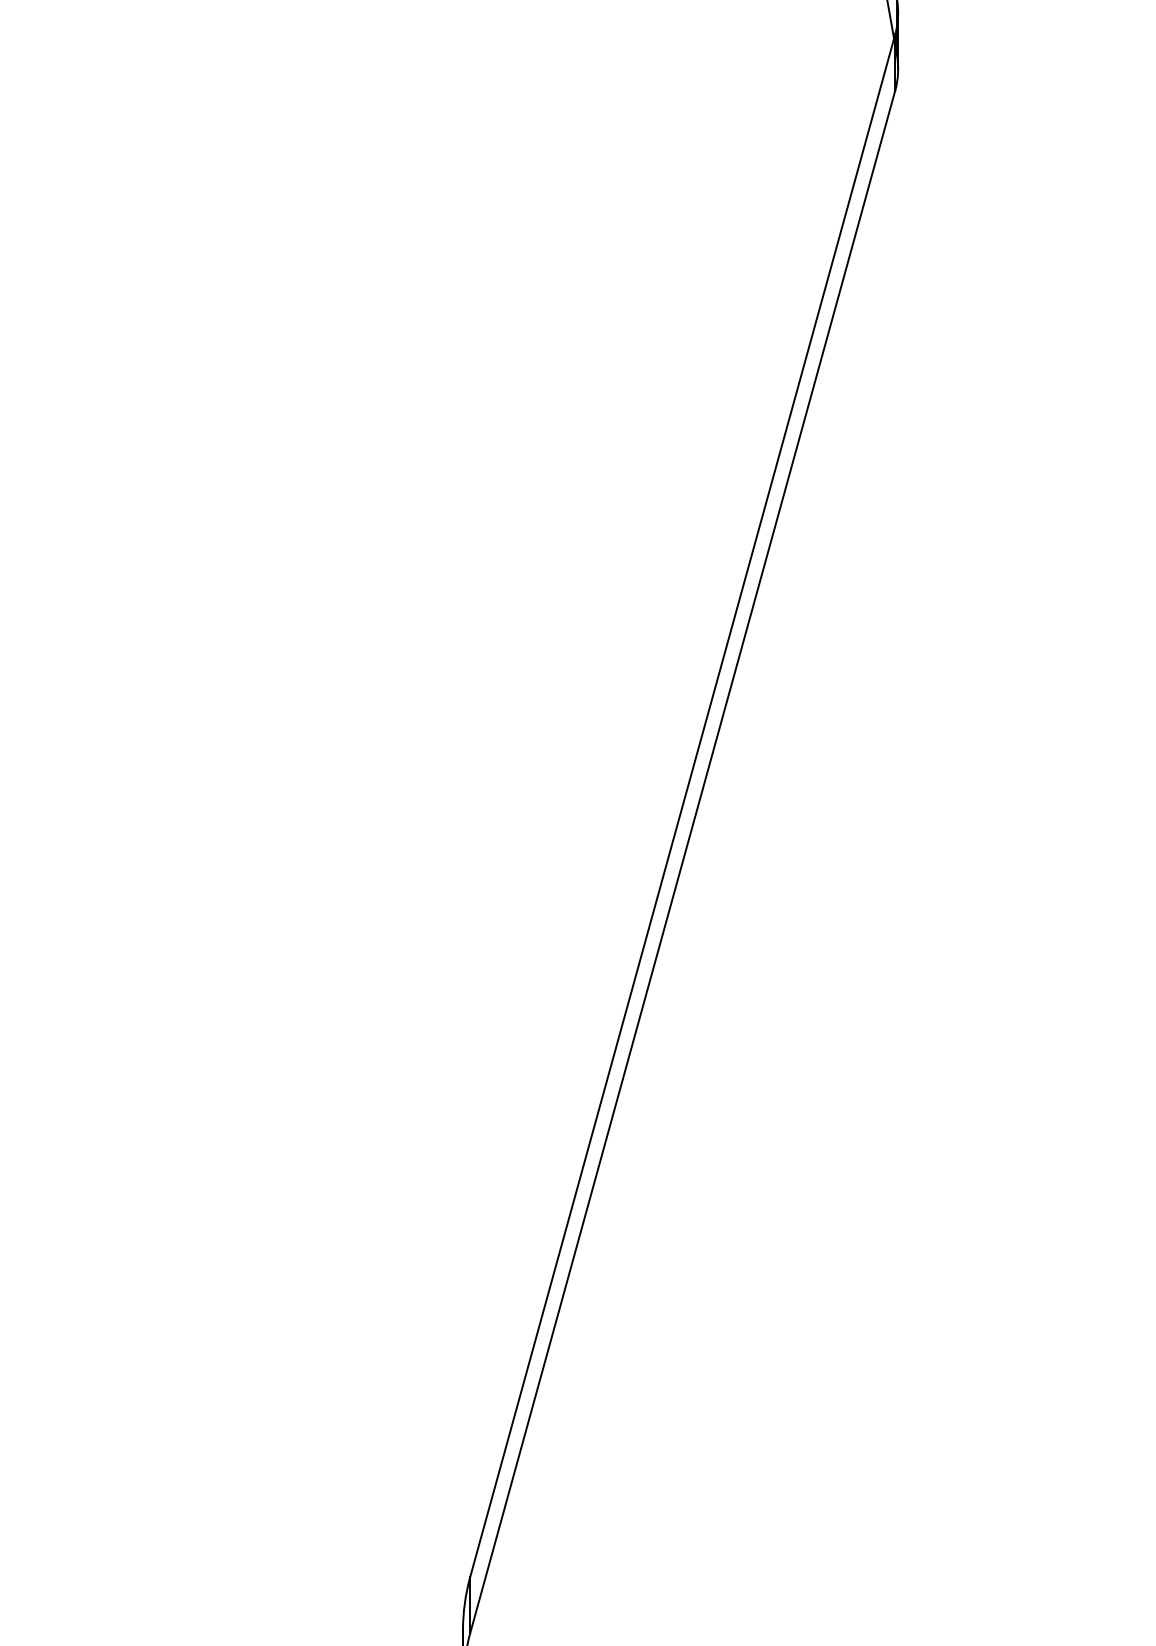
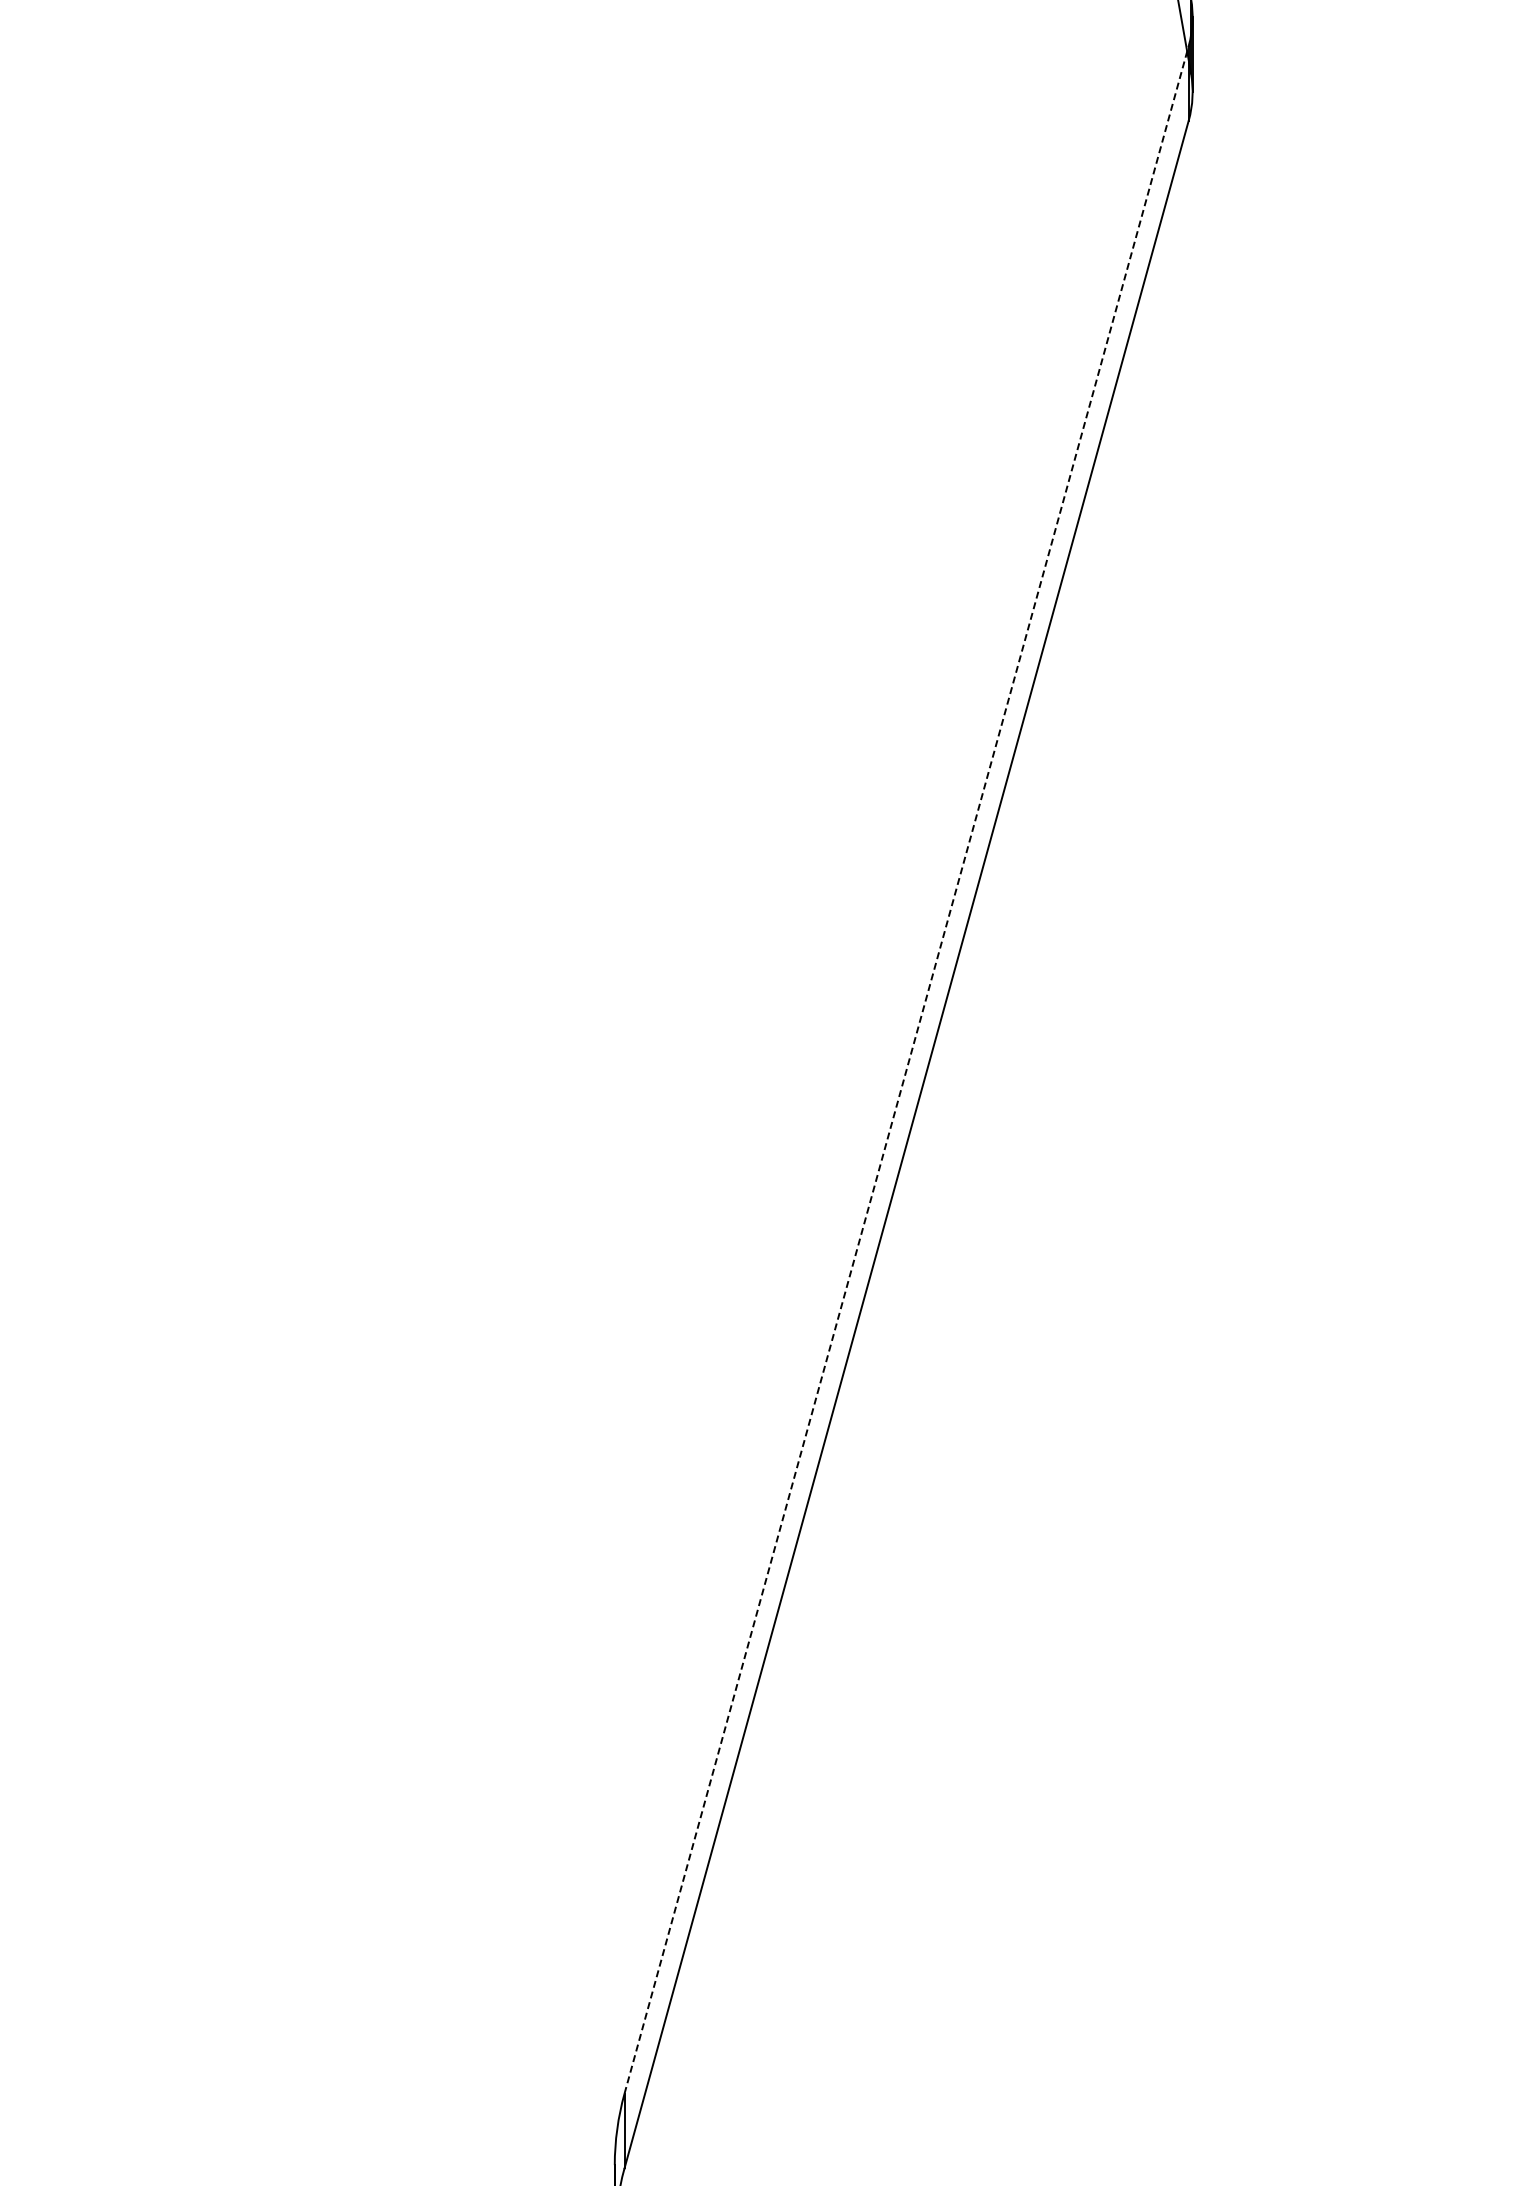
line: (682, 805) -> (906, 1069), solid -> dashed

